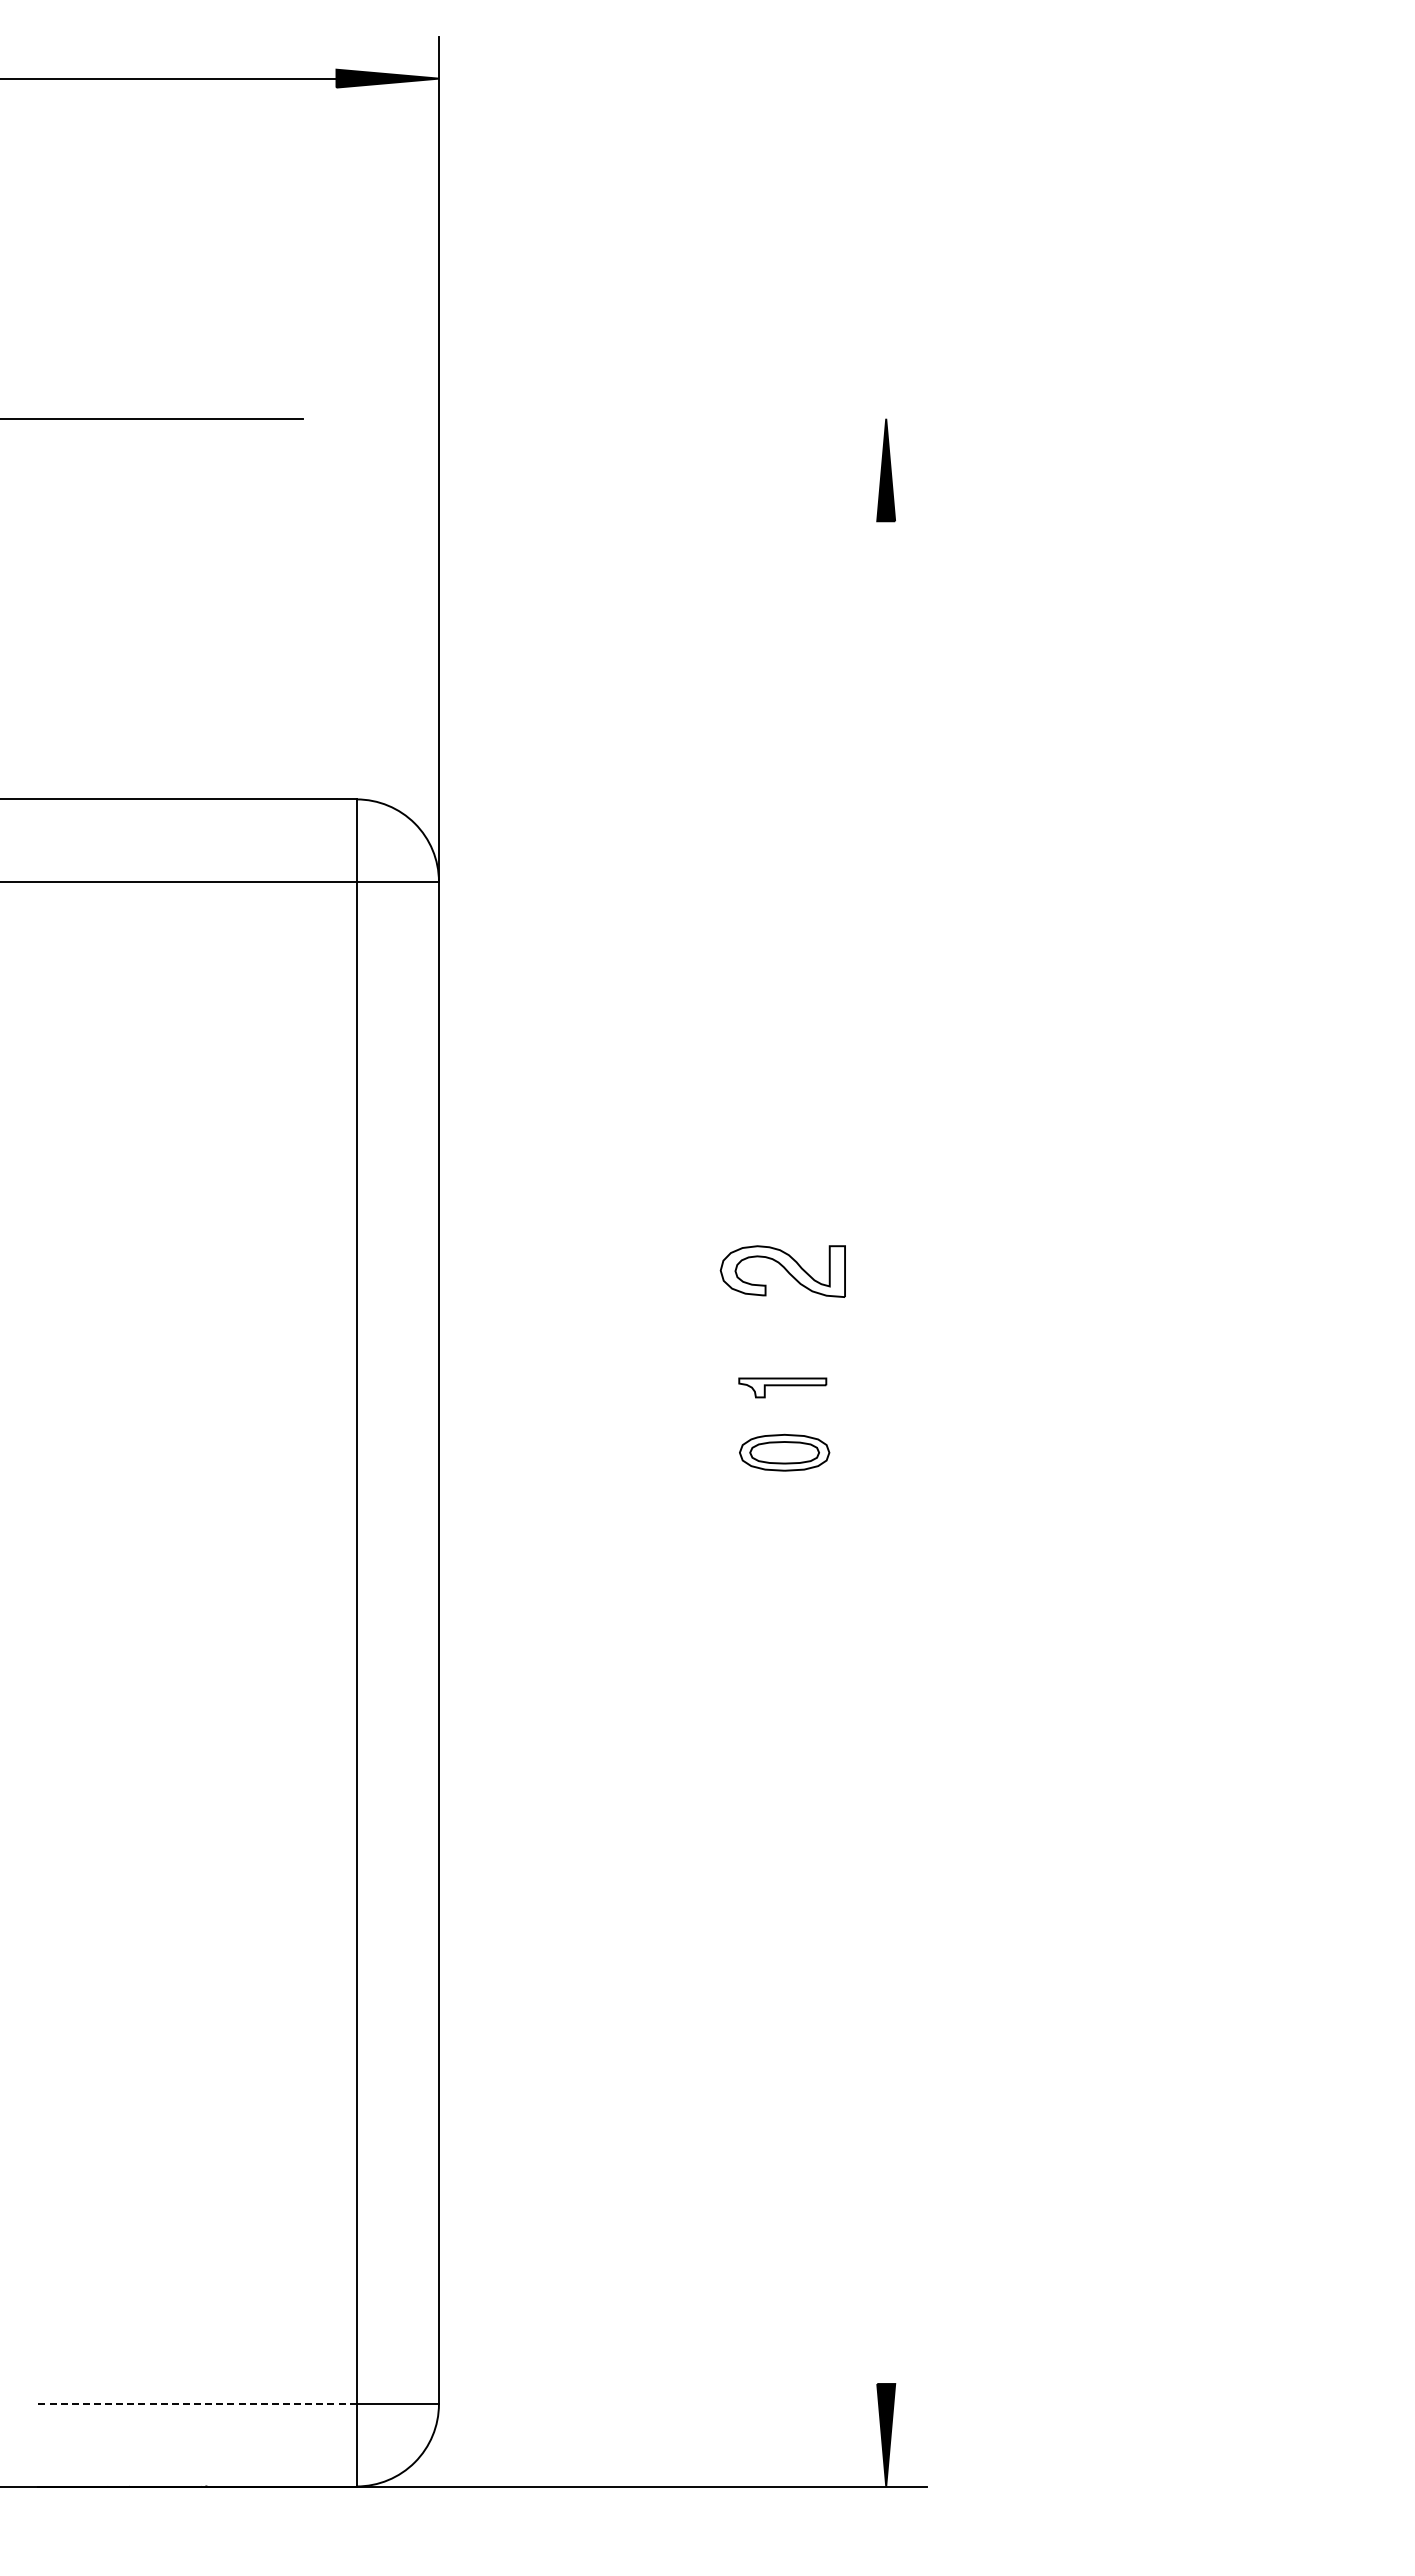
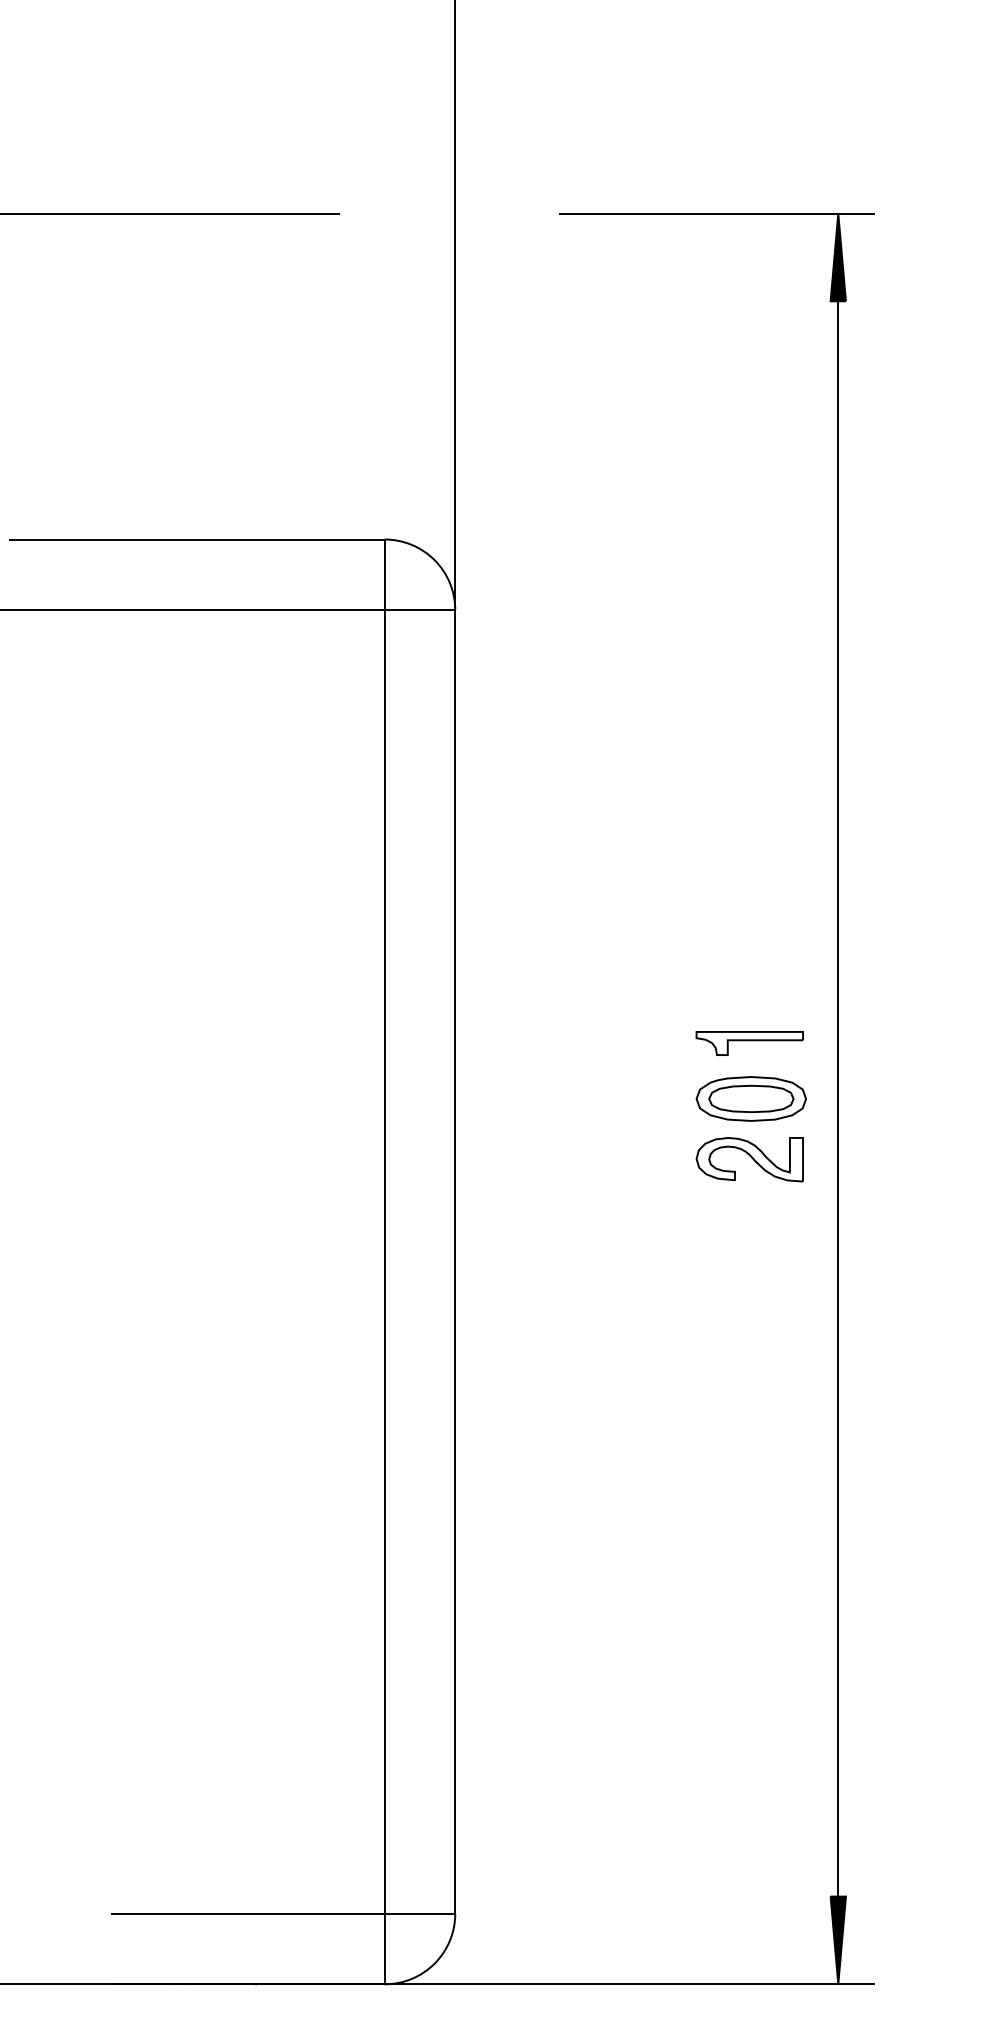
line: (743, 418) -> (716, 213), added
part: (782, 1271) -> (749, 1159), moved
part: (782, 1387) -> (749, 1043), size x1.43
part: (784, 1452) -> (751, 1098), size x1.43
line: (886, 1452) -> (838, 1098), added
line: (196, 2404) -> (247, 1914), dashed -> solid

